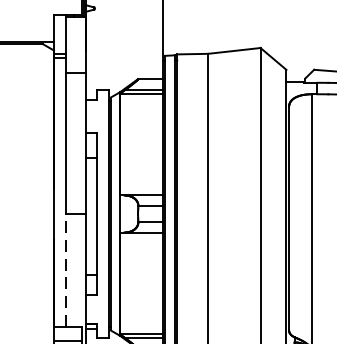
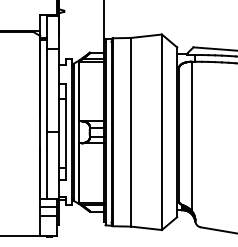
line: (66, 268) -> (47, 164), dashed -> solid

